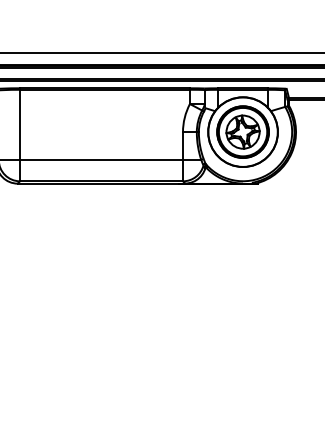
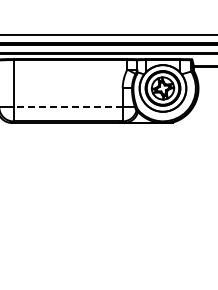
line: (102, 160) -> (68, 107), solid -> dashed

